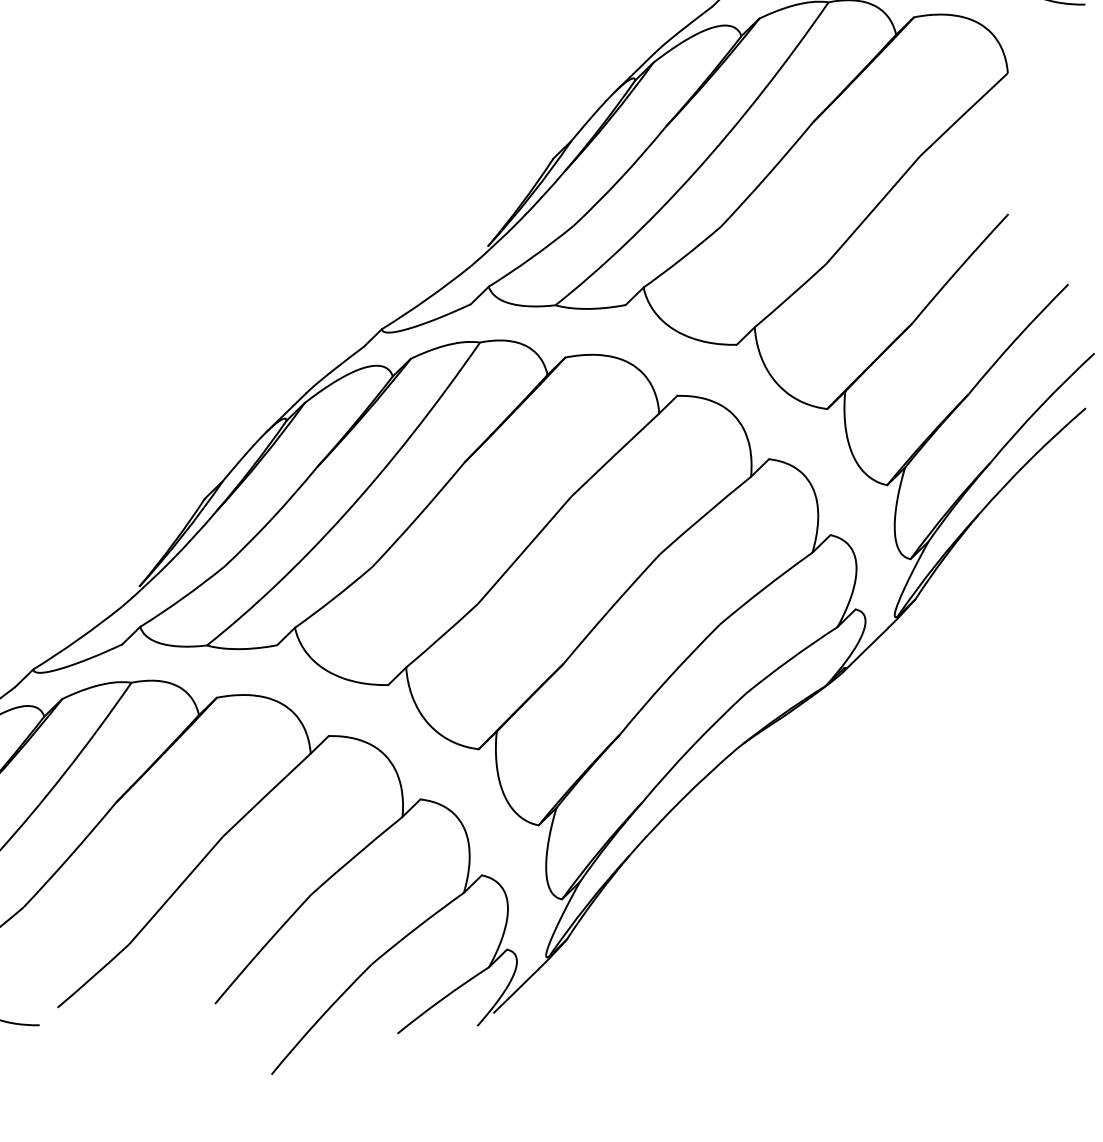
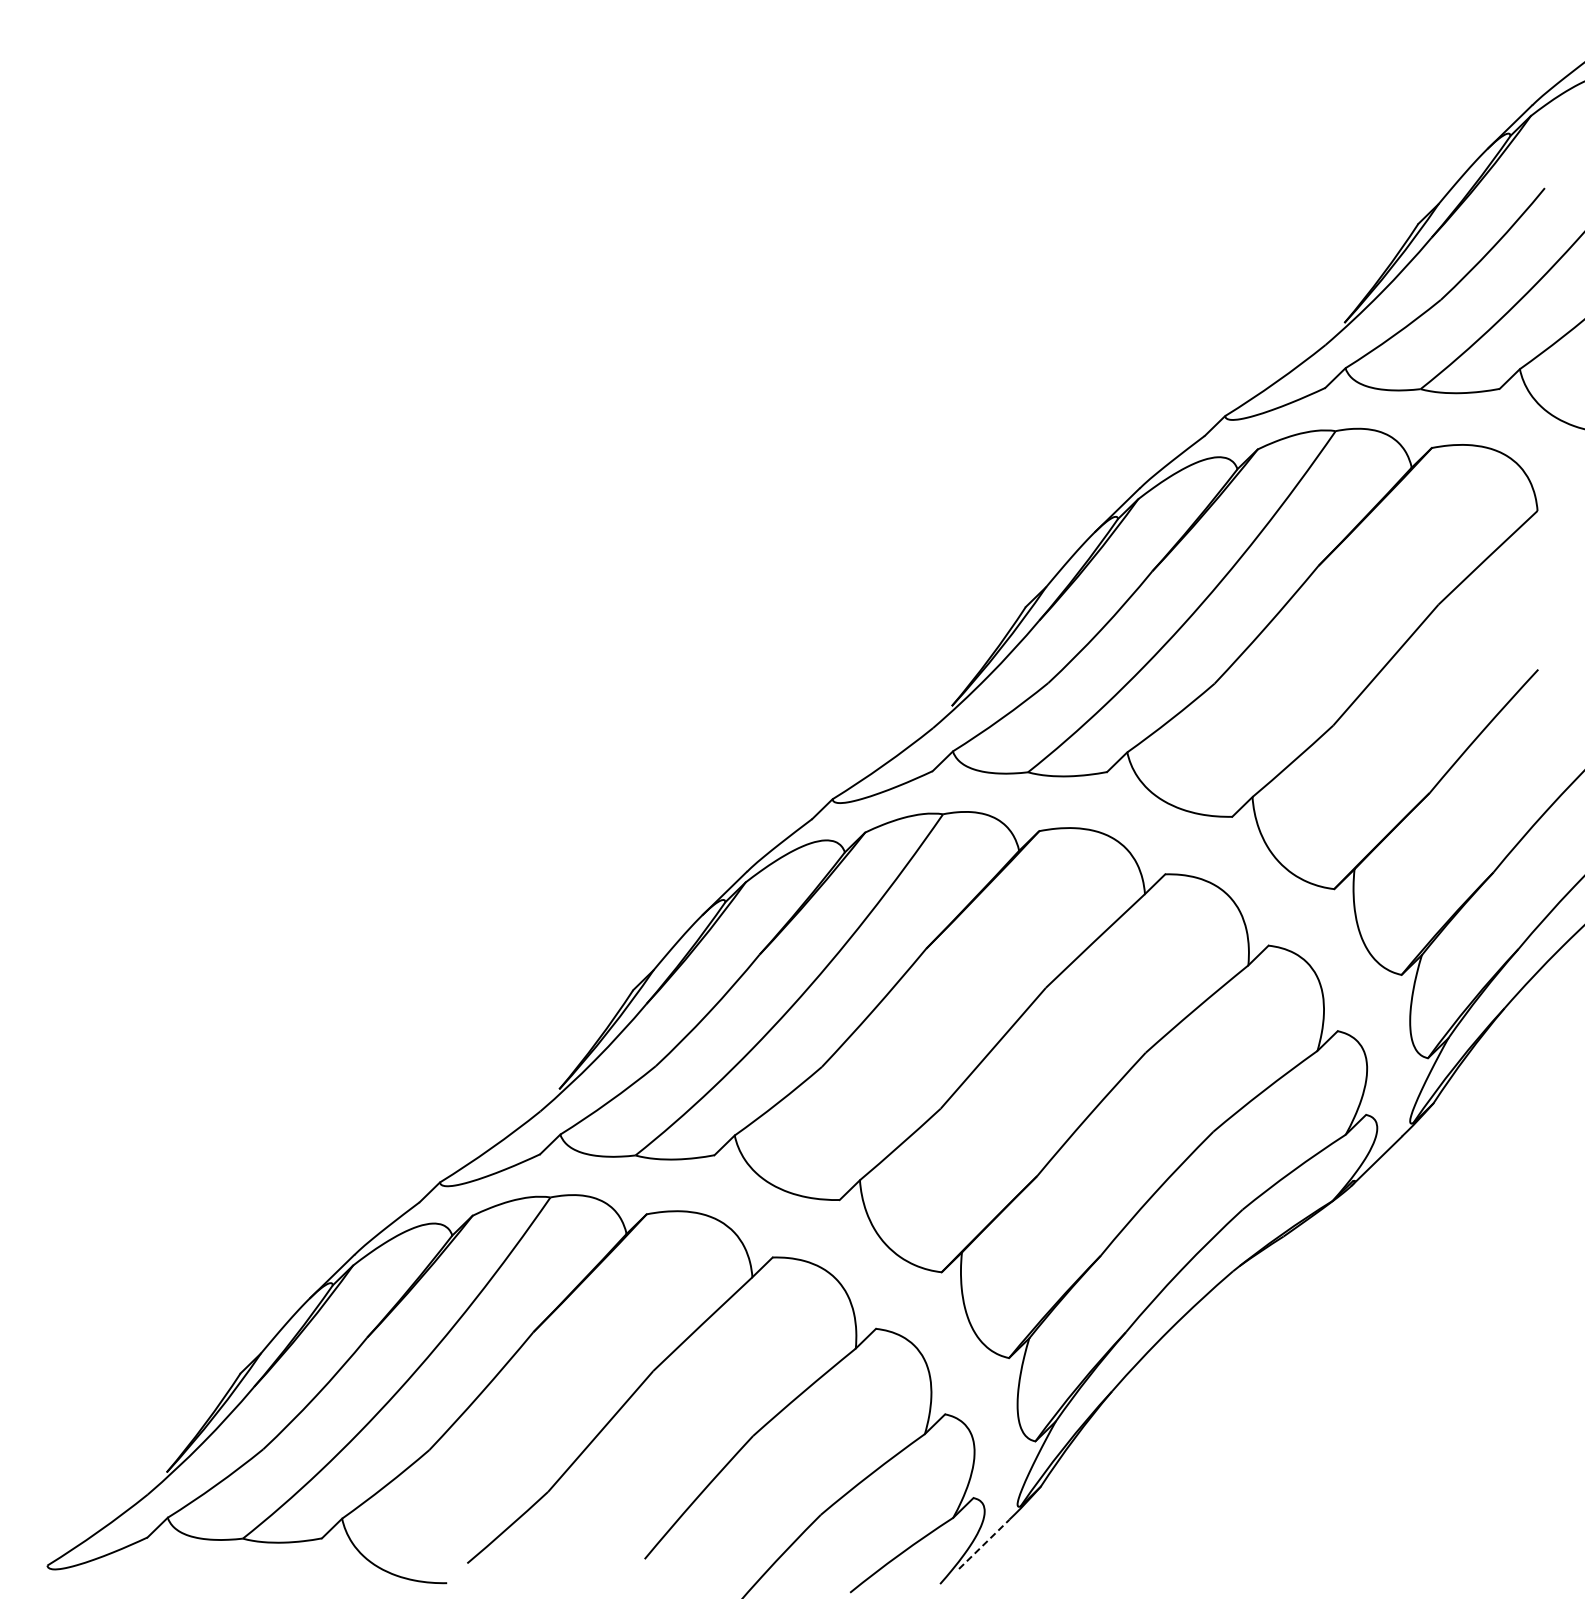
line: (516, 990) -> (984, 1544), solid -> dashed

